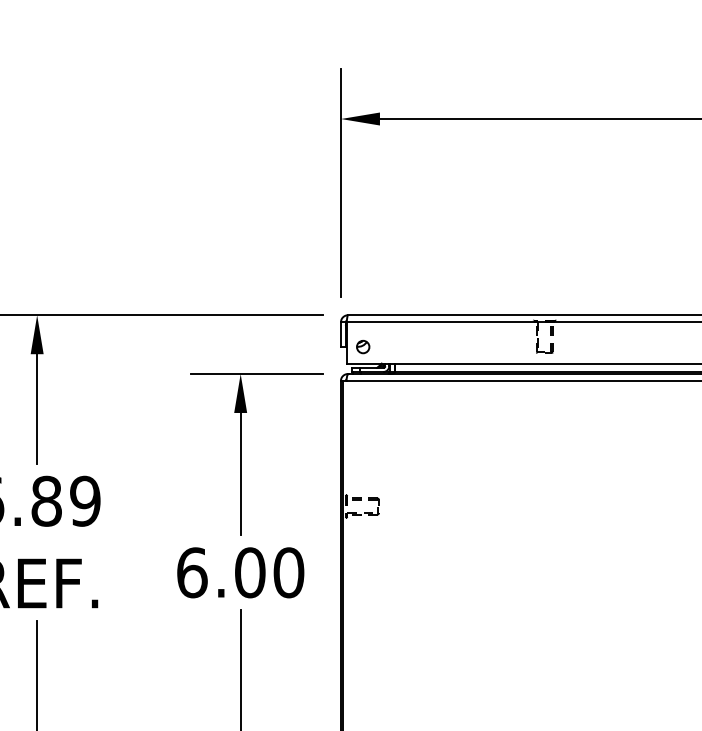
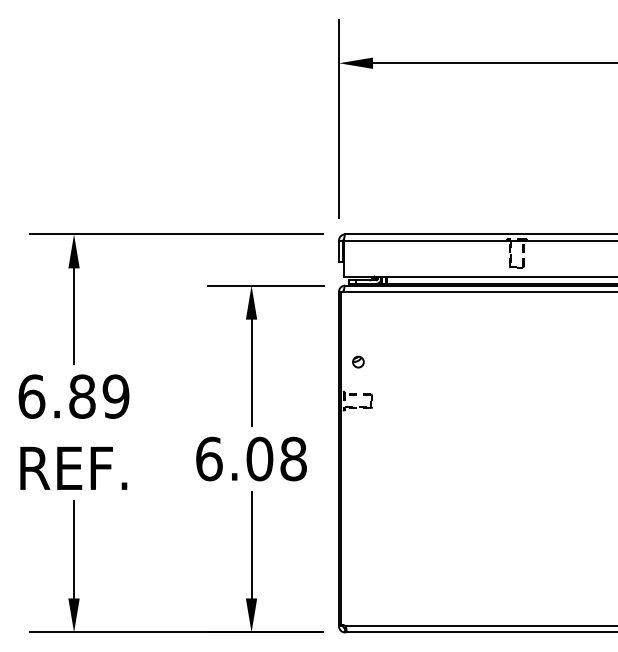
part: (363, 346) -> (358, 361), moved
text: (288, 573) -> (293, 459), 6.00 -> 6.08

